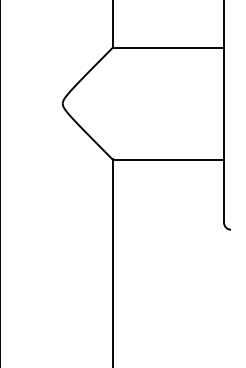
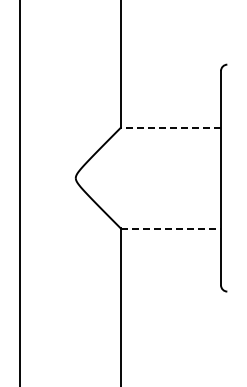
line: (167, 47) -> (170, 127), solid -> dashed
line: (169, 159) -> (171, 228), solid -> dashed

